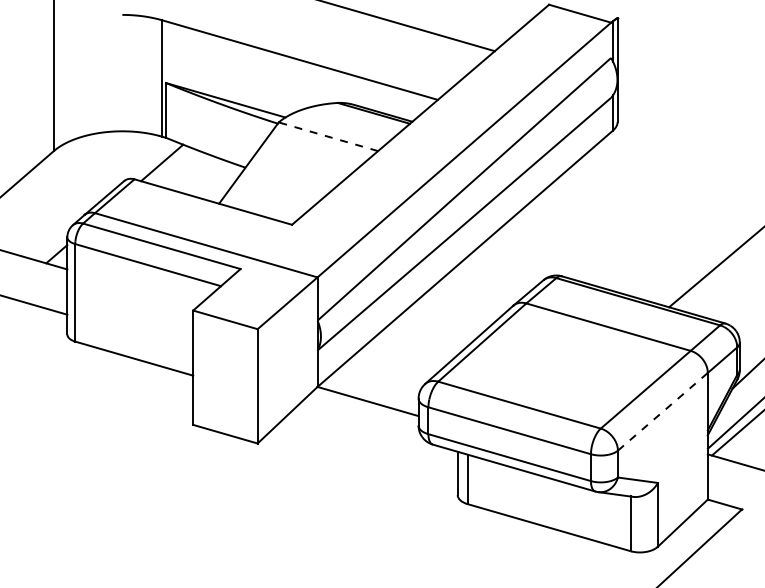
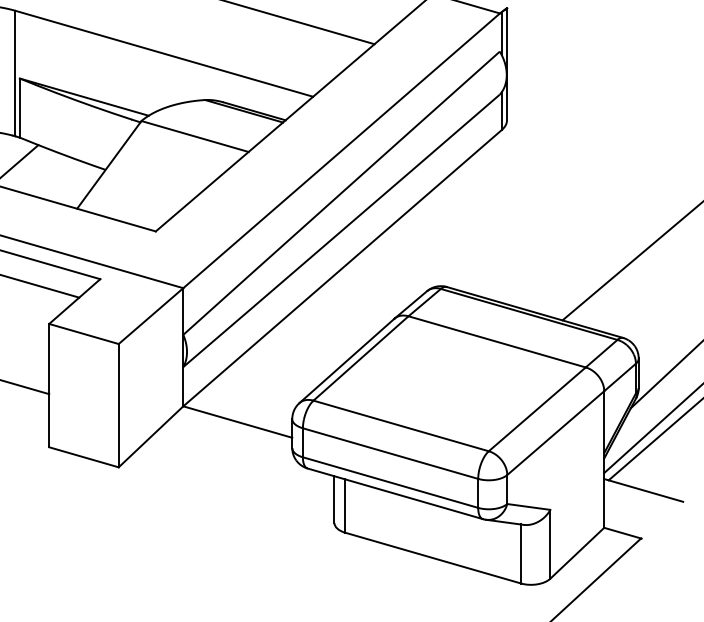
line: (328, 136) -> (195, 136), dashed -> solid
line: (663, 411) -> (556, 432), dashed -> solid

